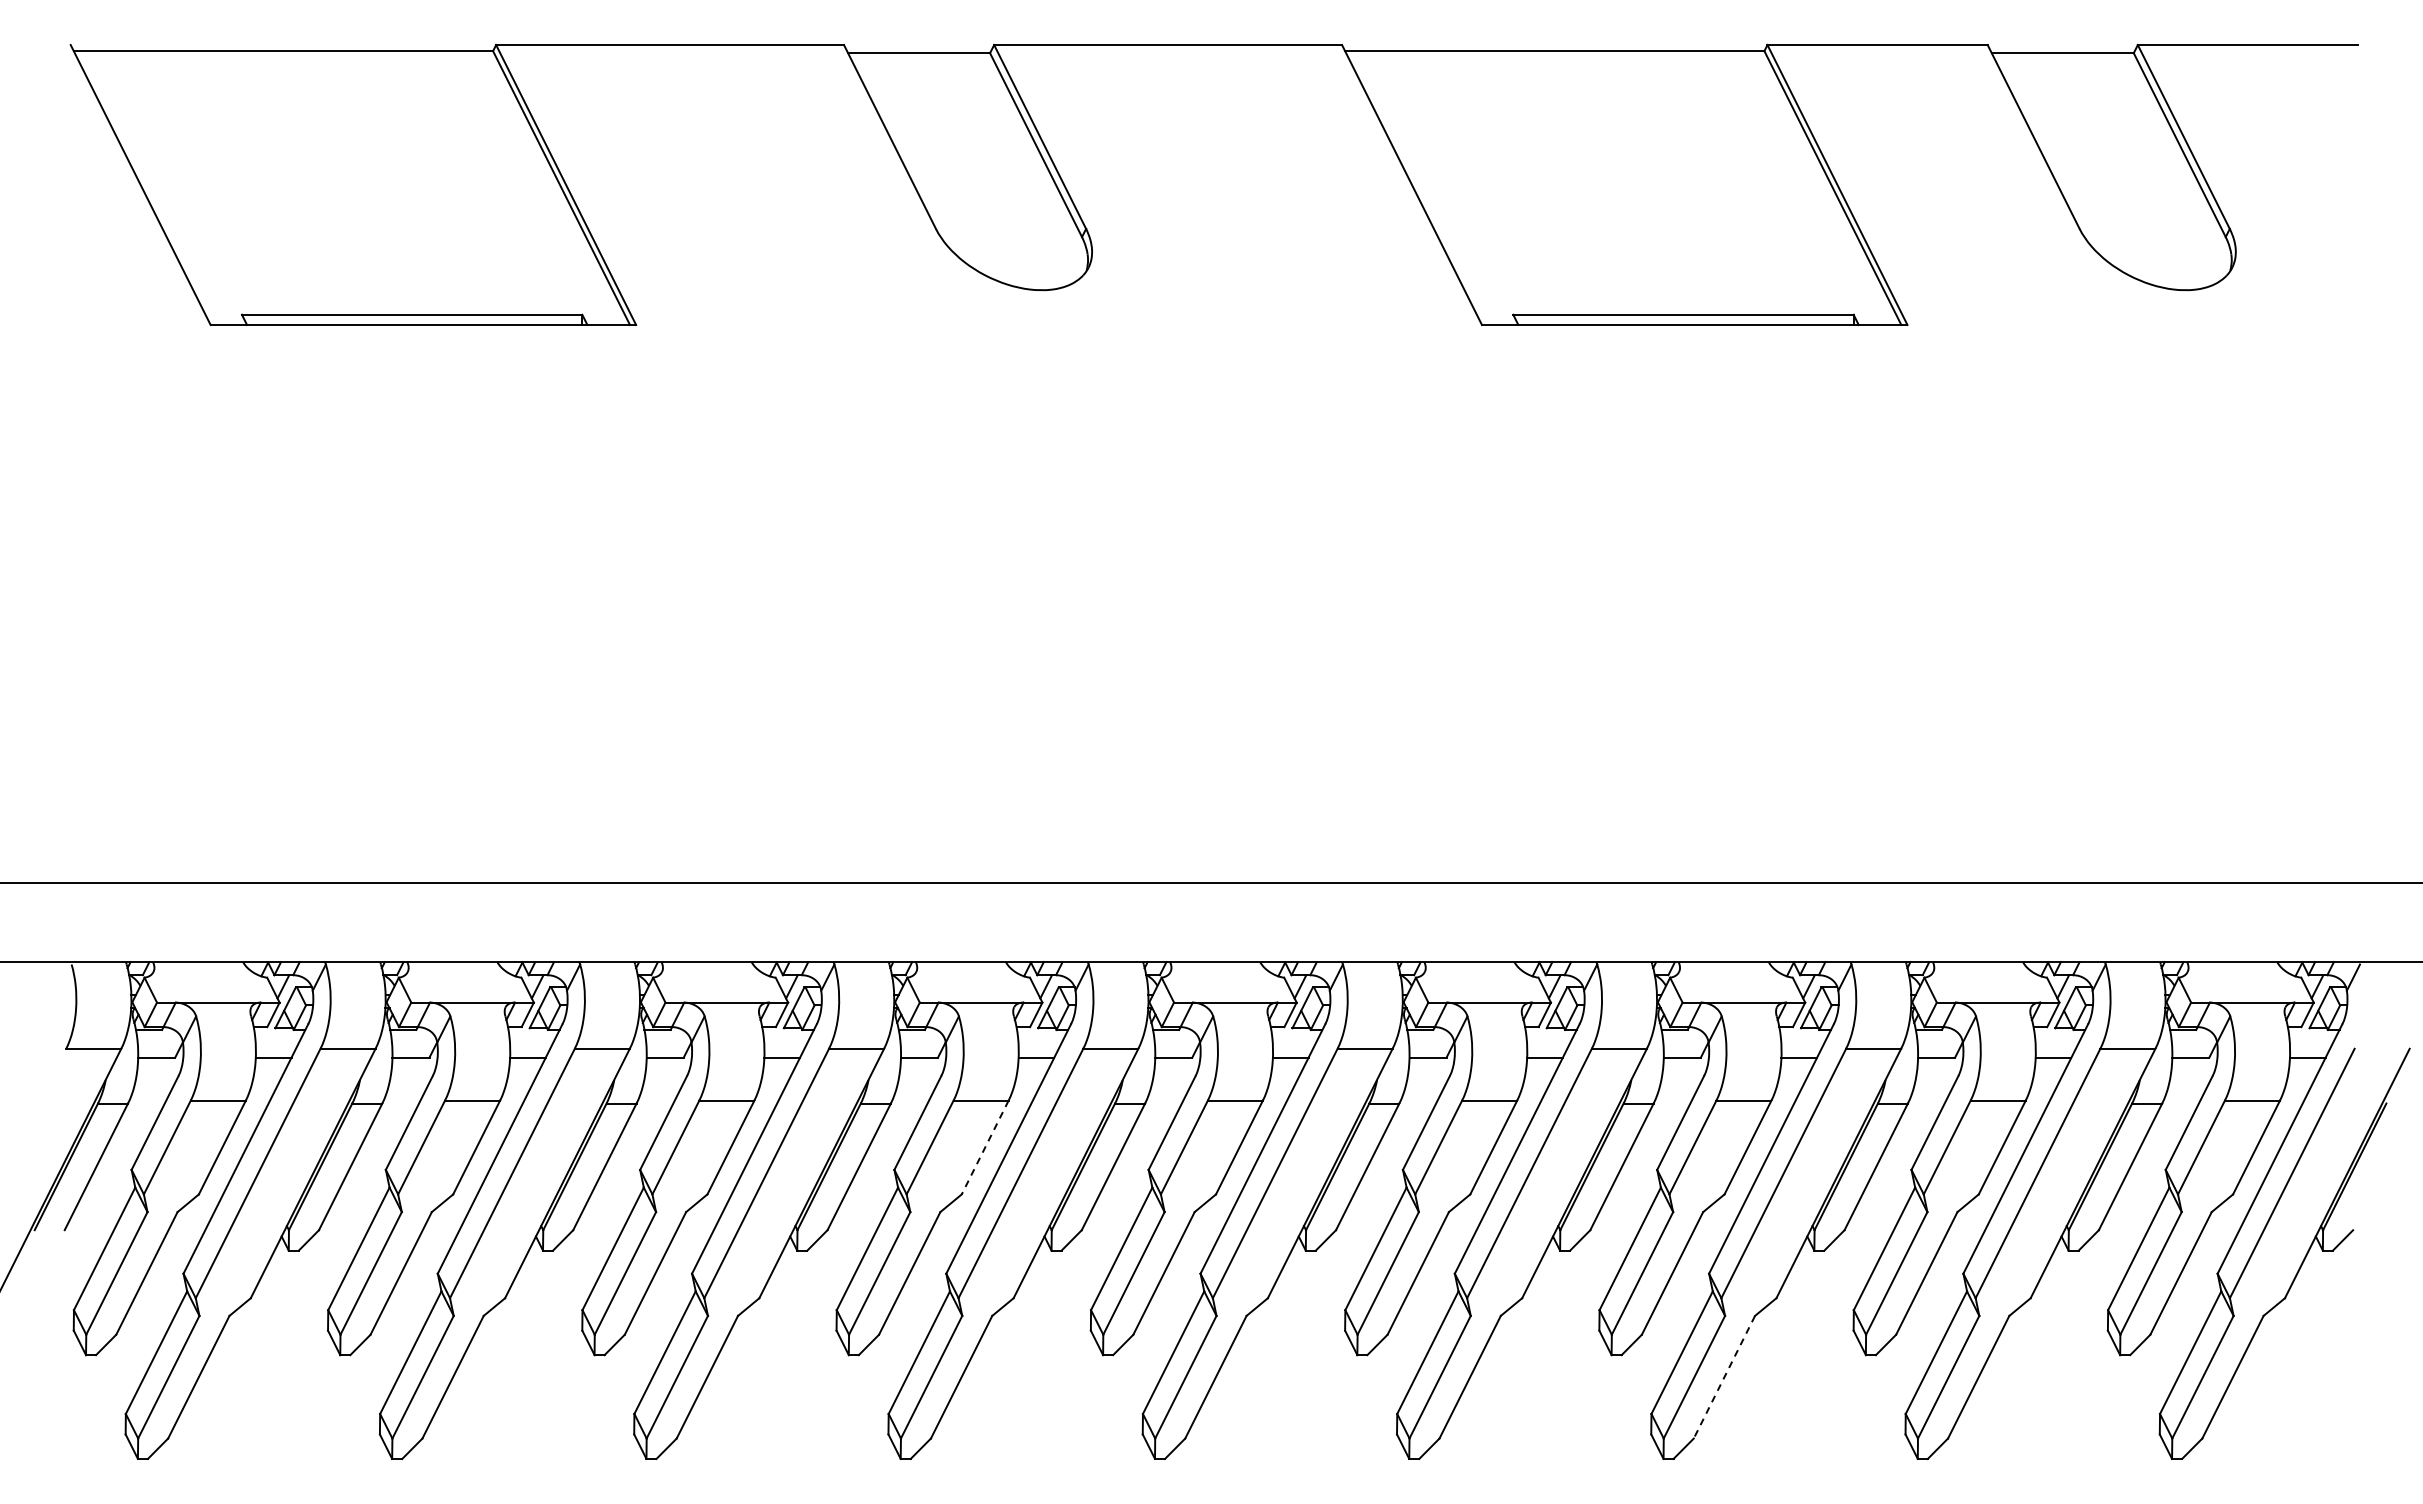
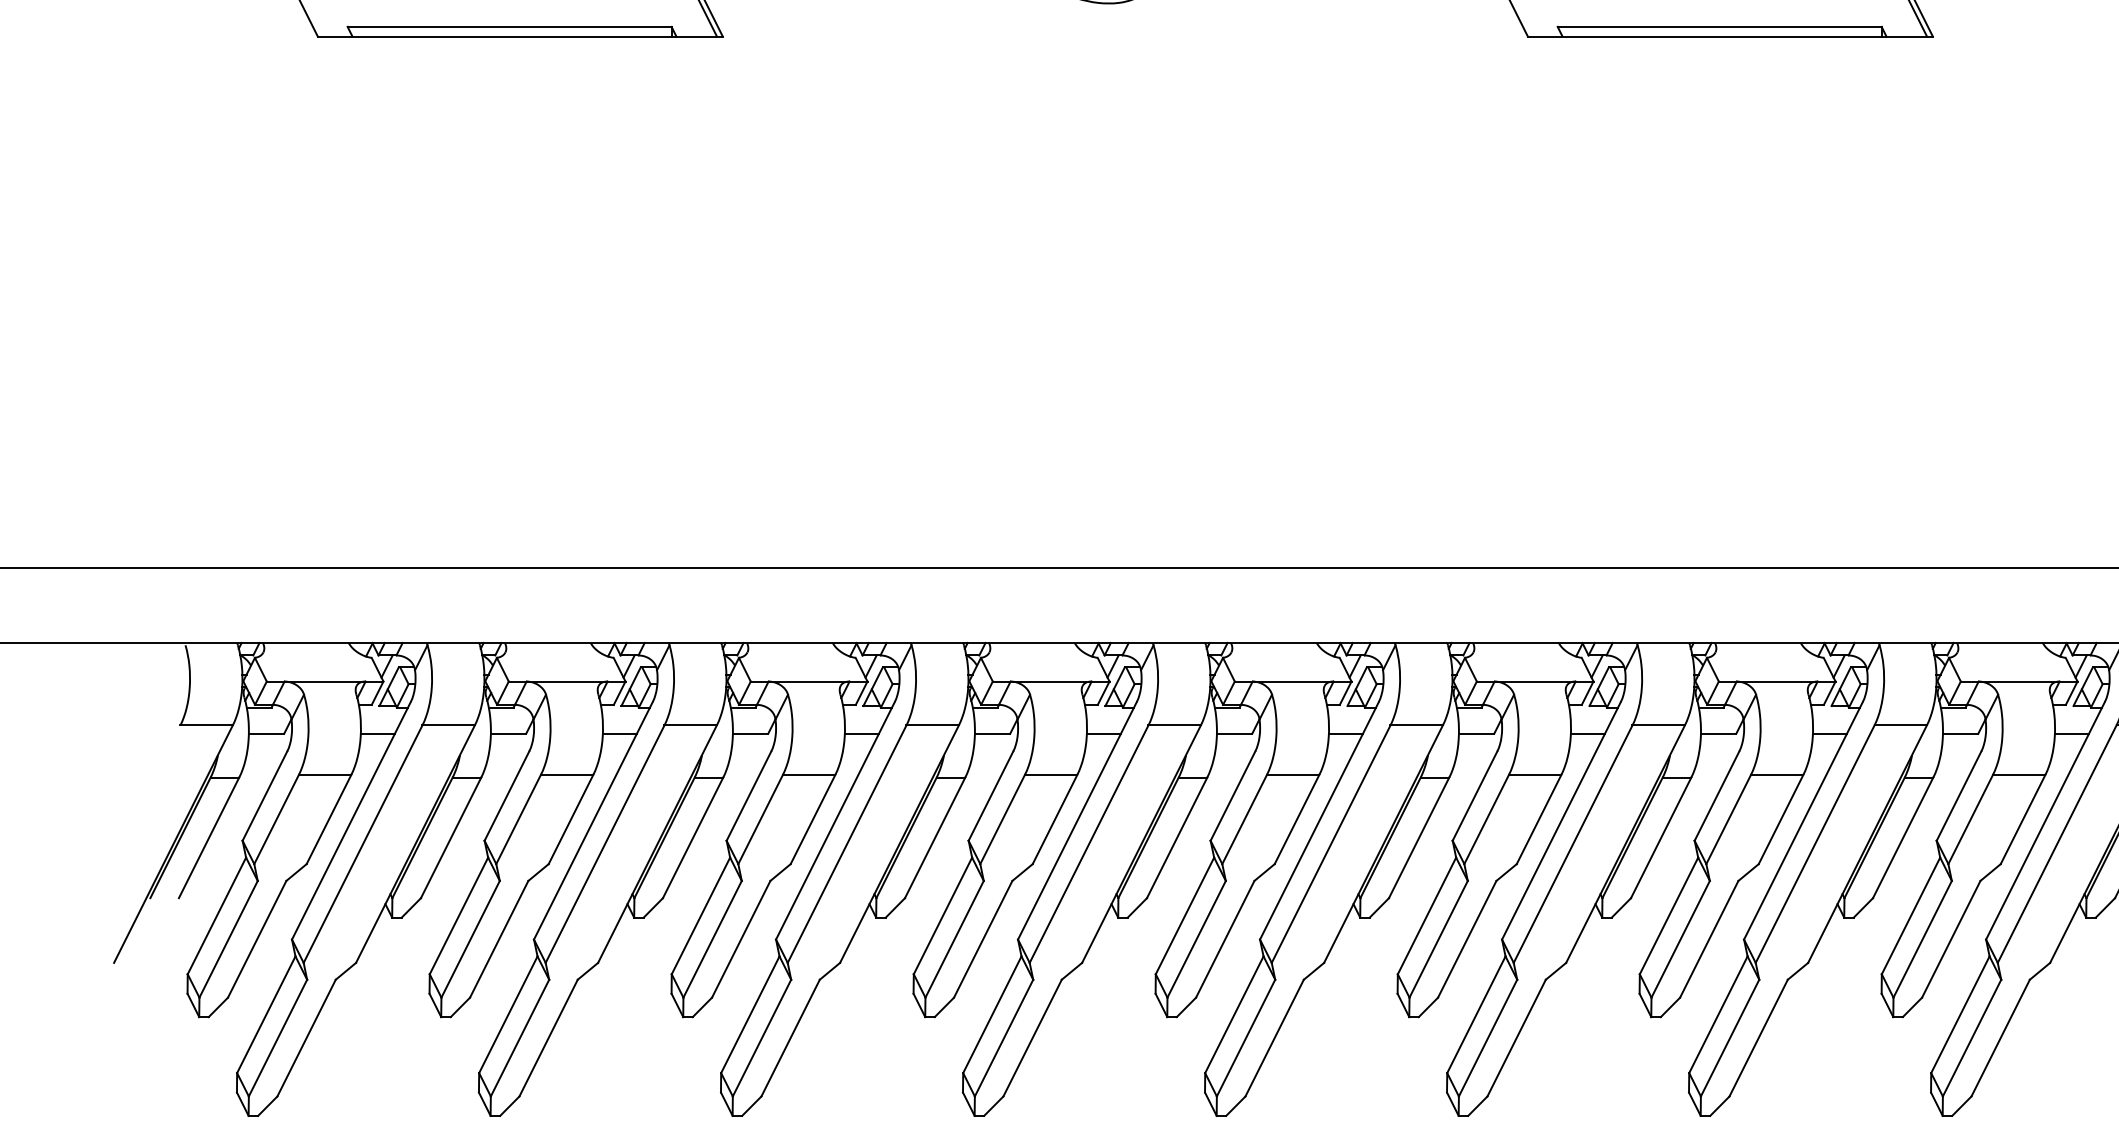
line: (984, 1147) -> (1054, 819), dashed -> solid
line: (1724, 1377) -> (1758, 1038), dashed -> solid

